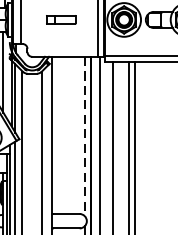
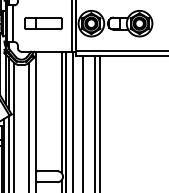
part: (61, 19) -> (43, 23), size x1.67
line: (84, 136) -> (61, 112), dashed -> solid

